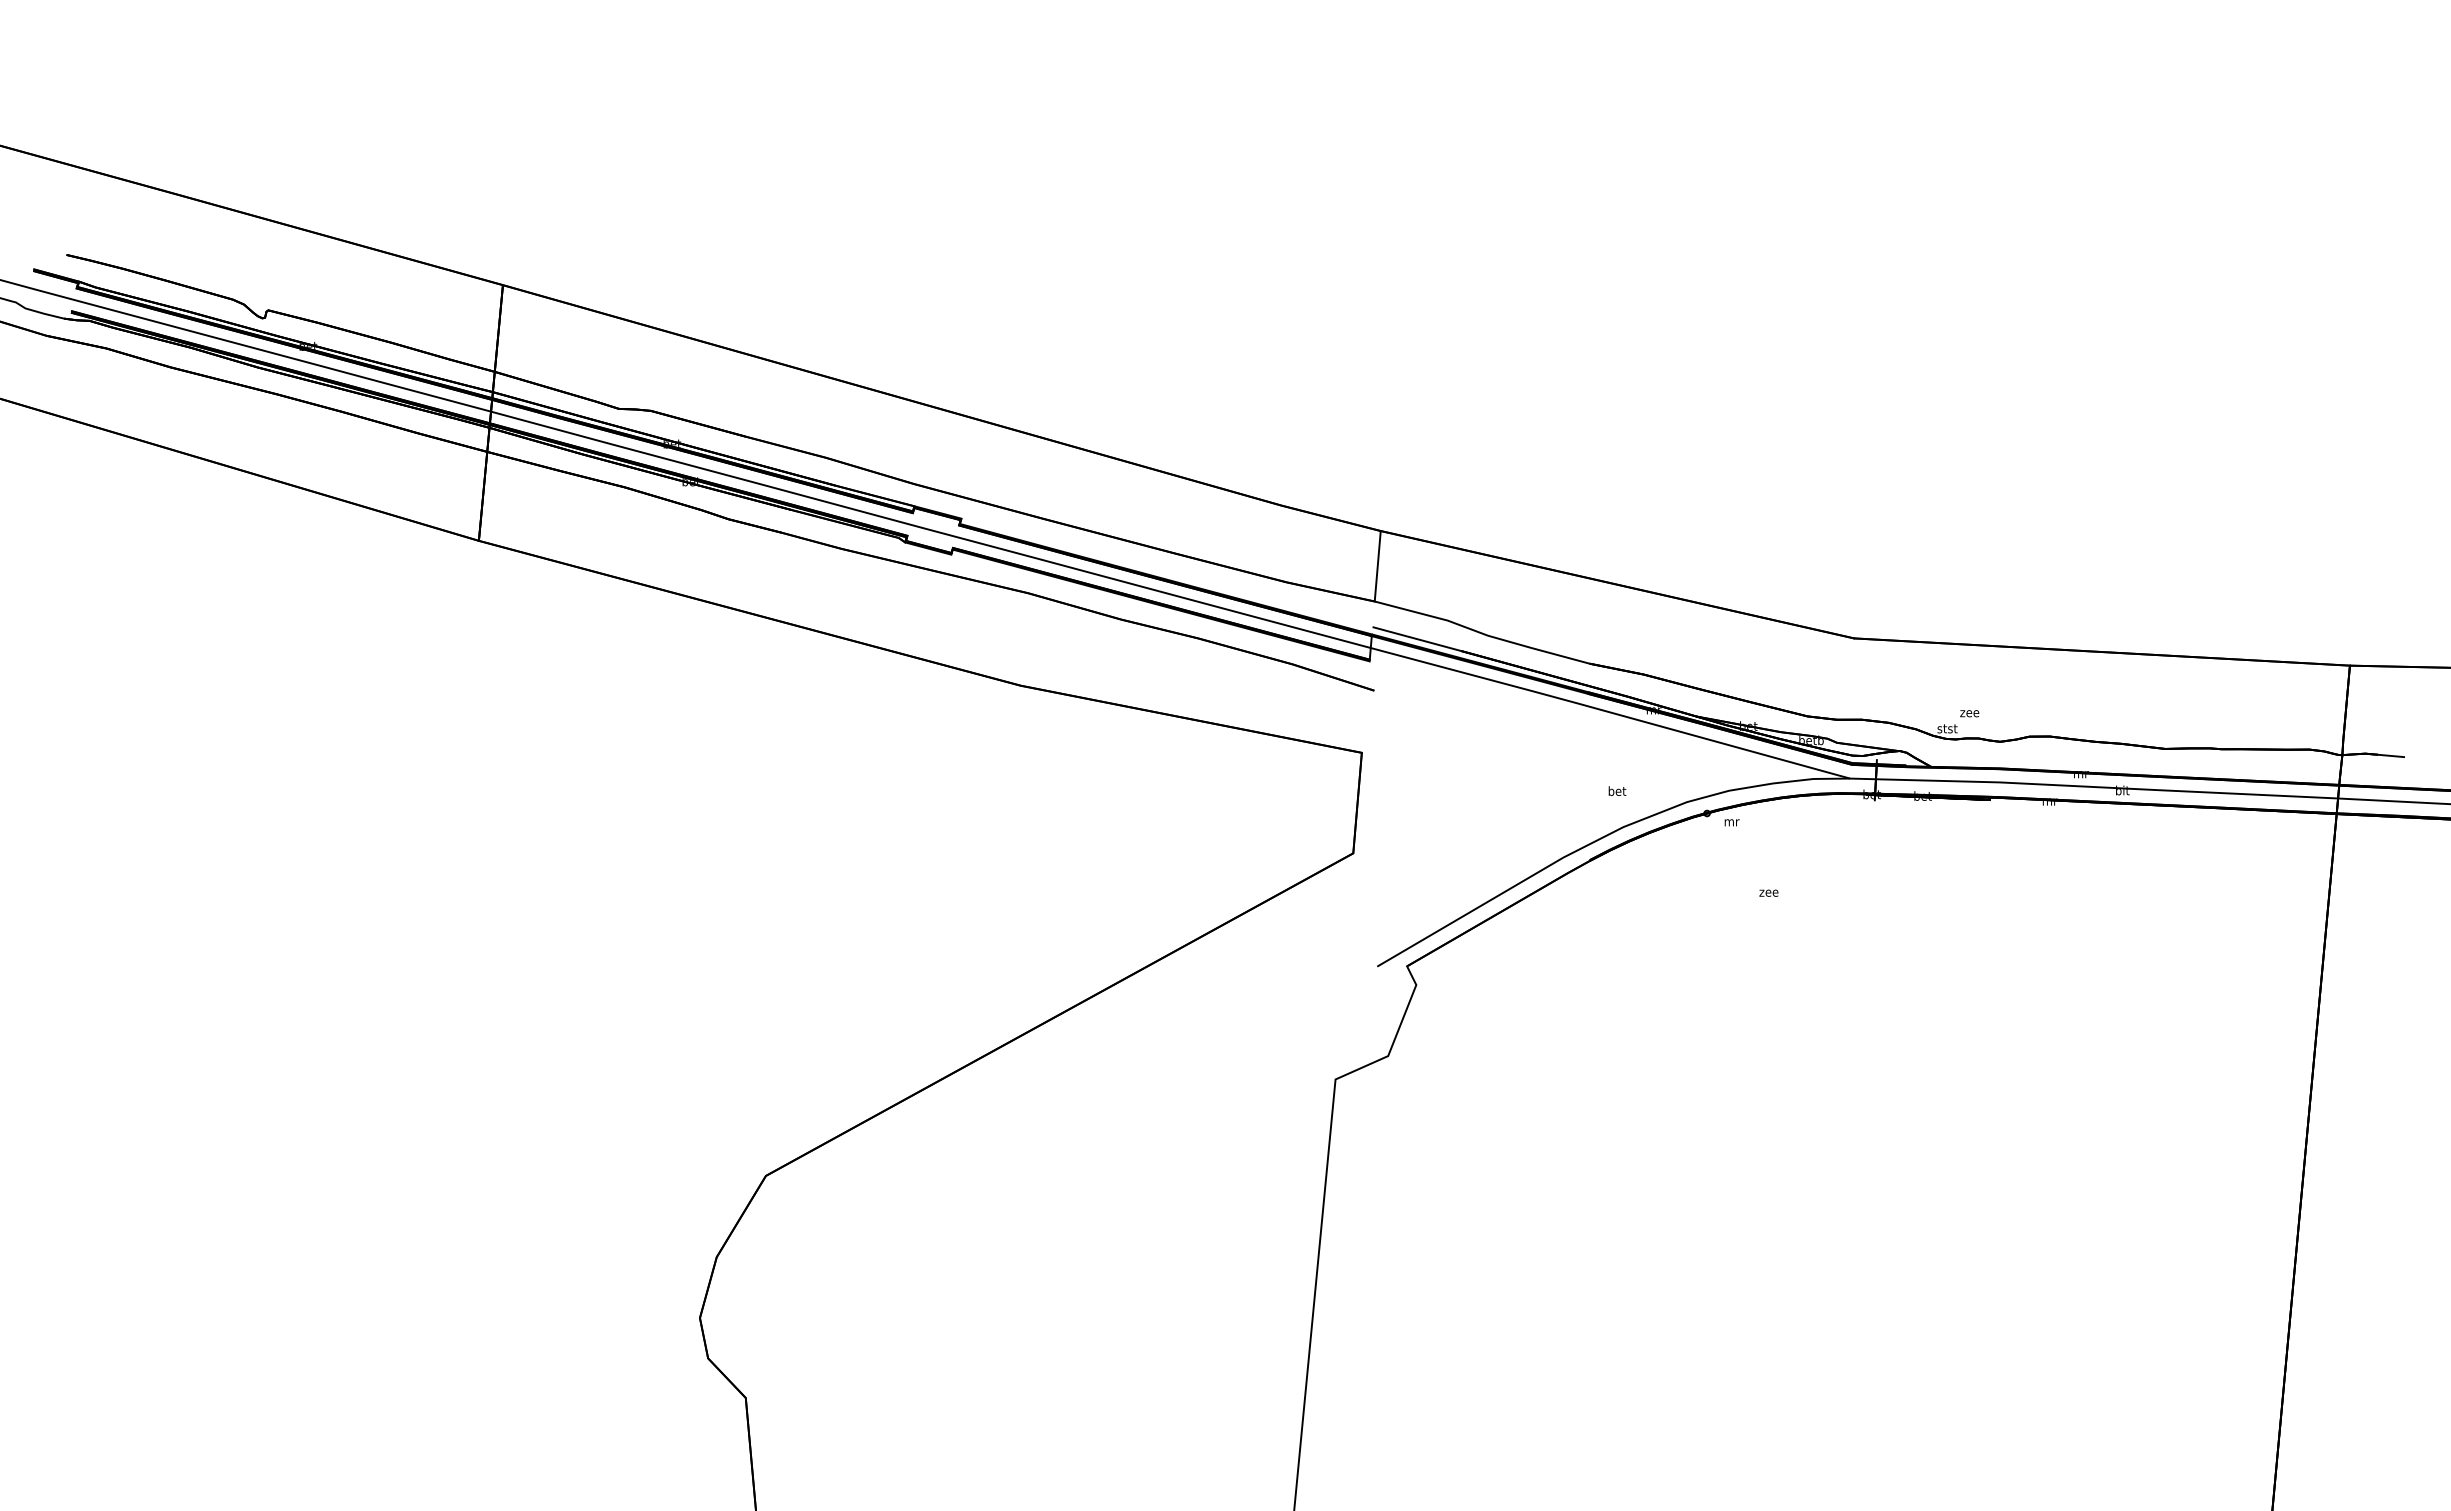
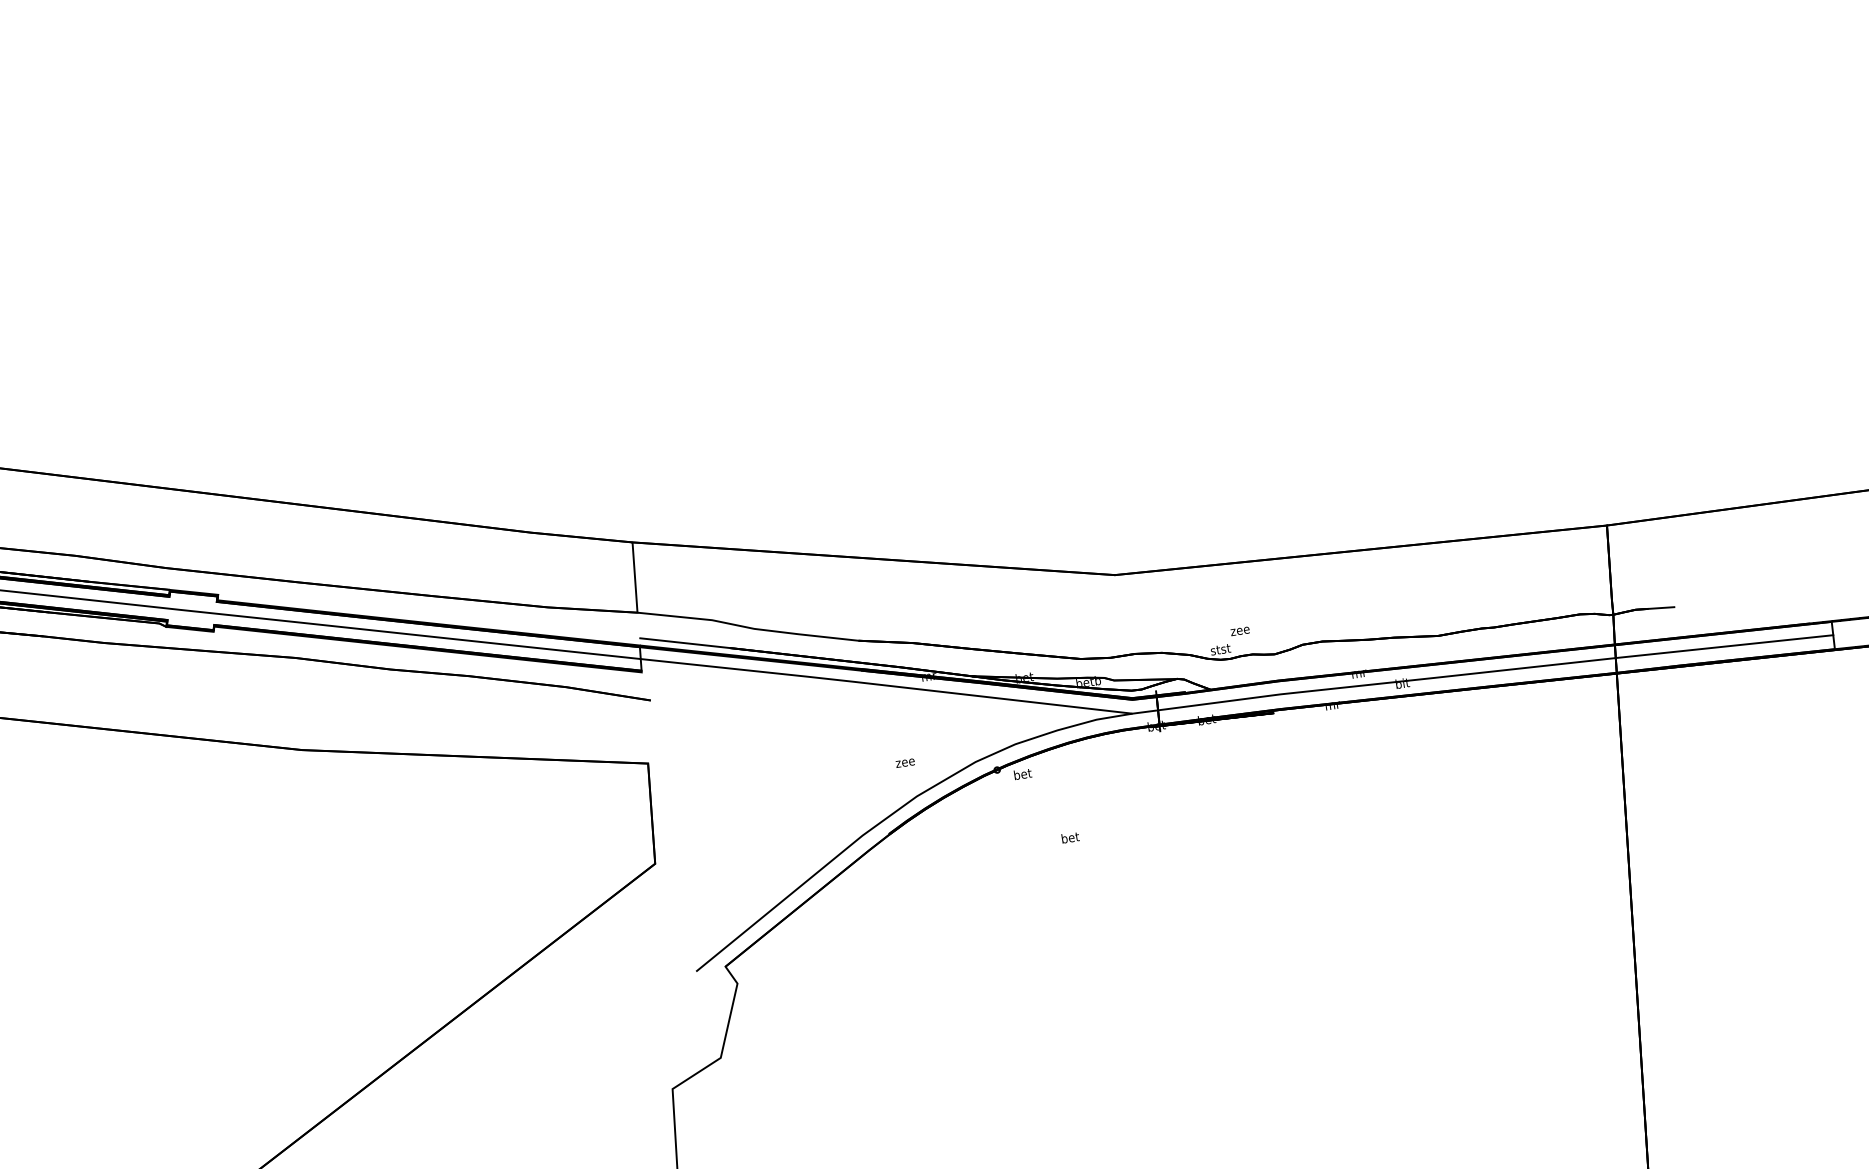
text: (1616, 790) -> (904, 761), bet -> zee
text: (1731, 821) -> (1022, 774), mr -> bet
text: (1768, 891) -> (1069, 837), zee -> bet

